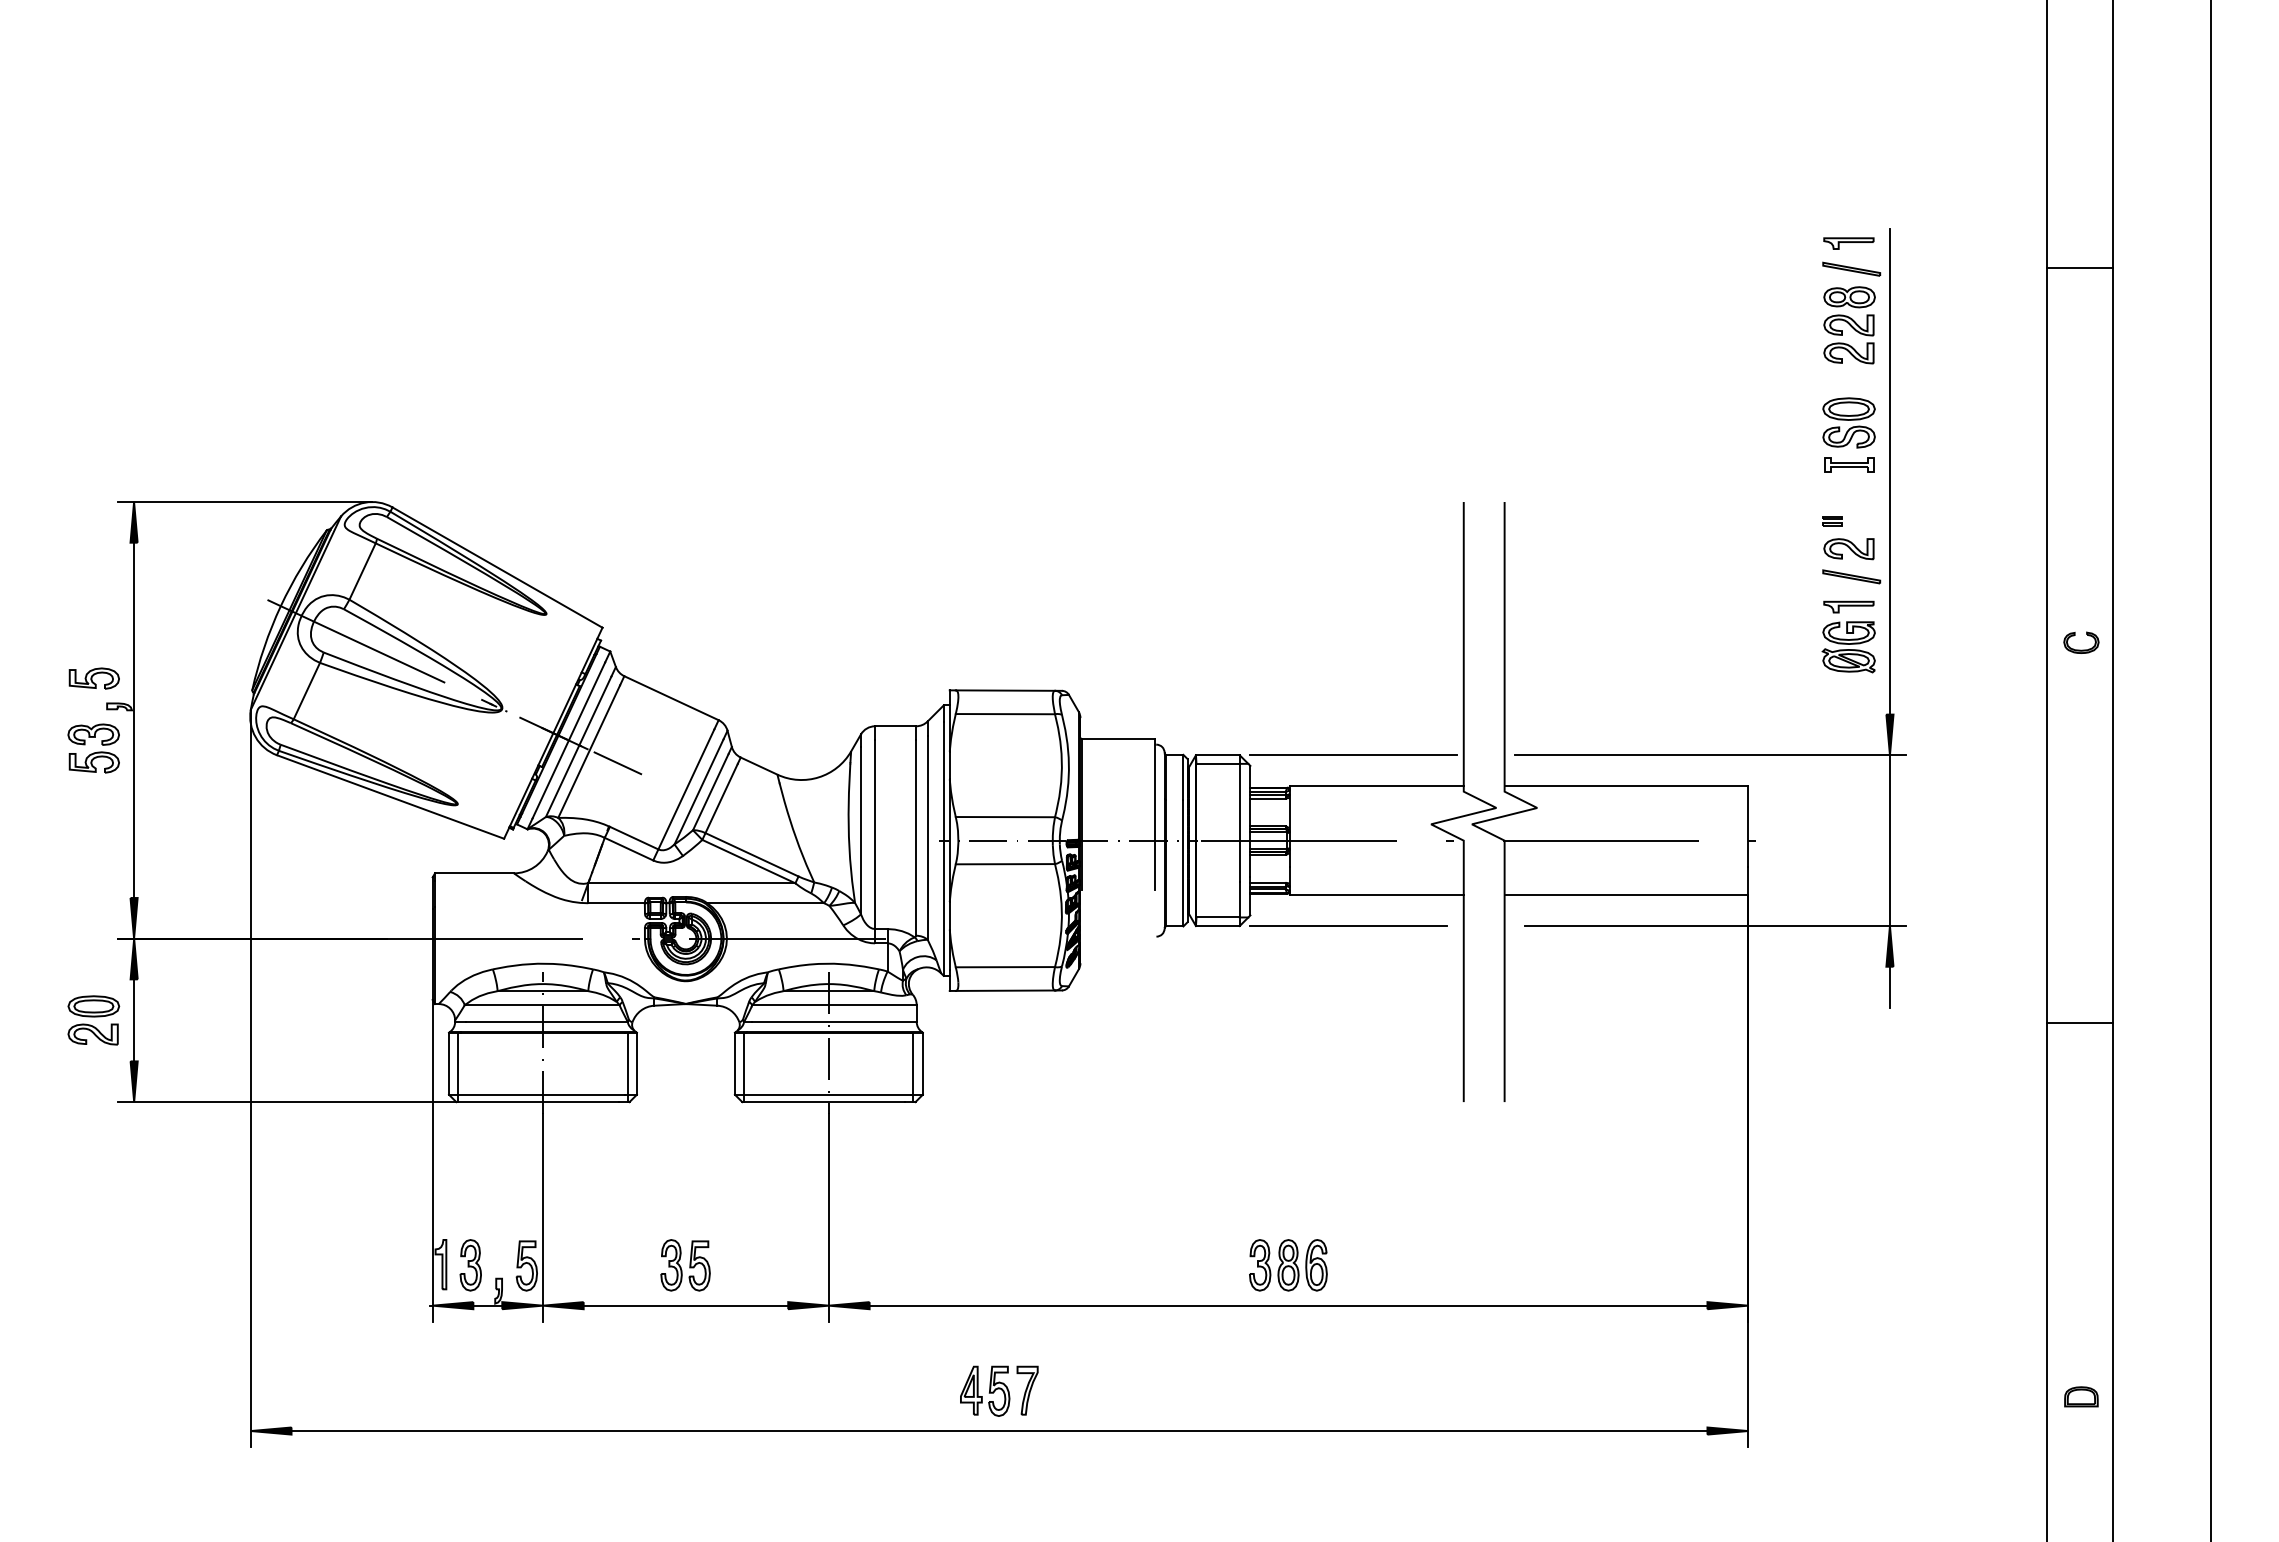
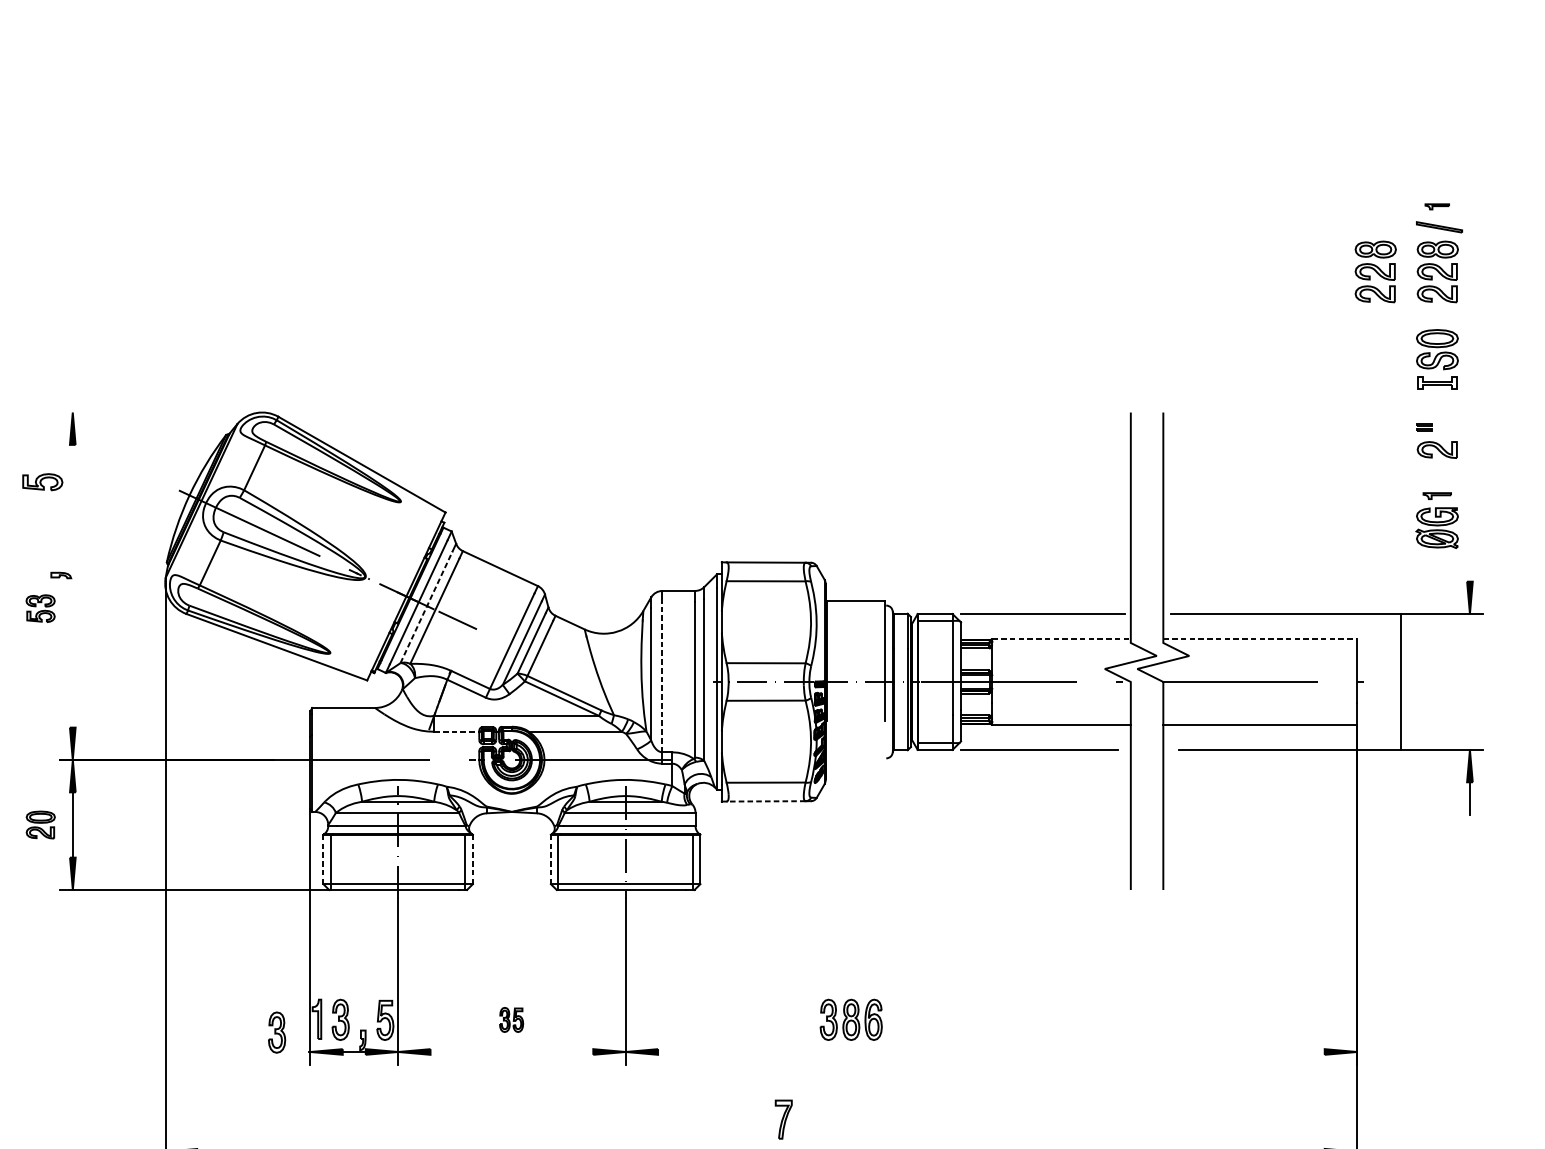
part: (1848, 243) -> (1436, 206), size x0.6
part: (1771, 325) -> (1375, 272), added
line: (1889, 471) -> (1469, 388), removed
line: (244, 502) -> (160, 412), removed
part: (1851, 576) -> (1439, 471), removed
part: (1848, 606) -> (1436, 495), size x0.7
part: (93, 678) -> (42, 482), moved
line: (134, 720) -> (73, 586), removed
line: (578, 746) -> (426, 607), solid -> dashed
part: (93, 748) -> (40, 608), size x0.7
line: (1377, 786) -> (1062, 638), solid -> dashed
line: (1626, 786) -> (1260, 638), solid -> dashed
line: (875, 834) -> (662, 677), solid -> dashed
line: (1889, 840) -> (1400, 681), moved
line: (617, 903) -> (457, 731), solid -> dashed
line: (1005, 990) -> (766, 801), solid -> dashed
part: (93, 1020) -> (40, 825), size x0.7
line: (449, 1064) -> (323, 860), solid -> dashed
line: (636, 1064) -> (472, 860), solid -> dashed
line: (734, 1064) -> (550, 860), solid -> dashed
part: (685, 1265) -> (511, 1020), size x0.6
part: (1288, 1265) -> (851, 1020), moved
part: (390, 1281) -> (276, 1032), added
line: (685, 1305) -> (511, 1051), removed
line: (1288, 1305) -> (991, 1051), removed
part: (985, 1390) -> (750, 1119), removed

